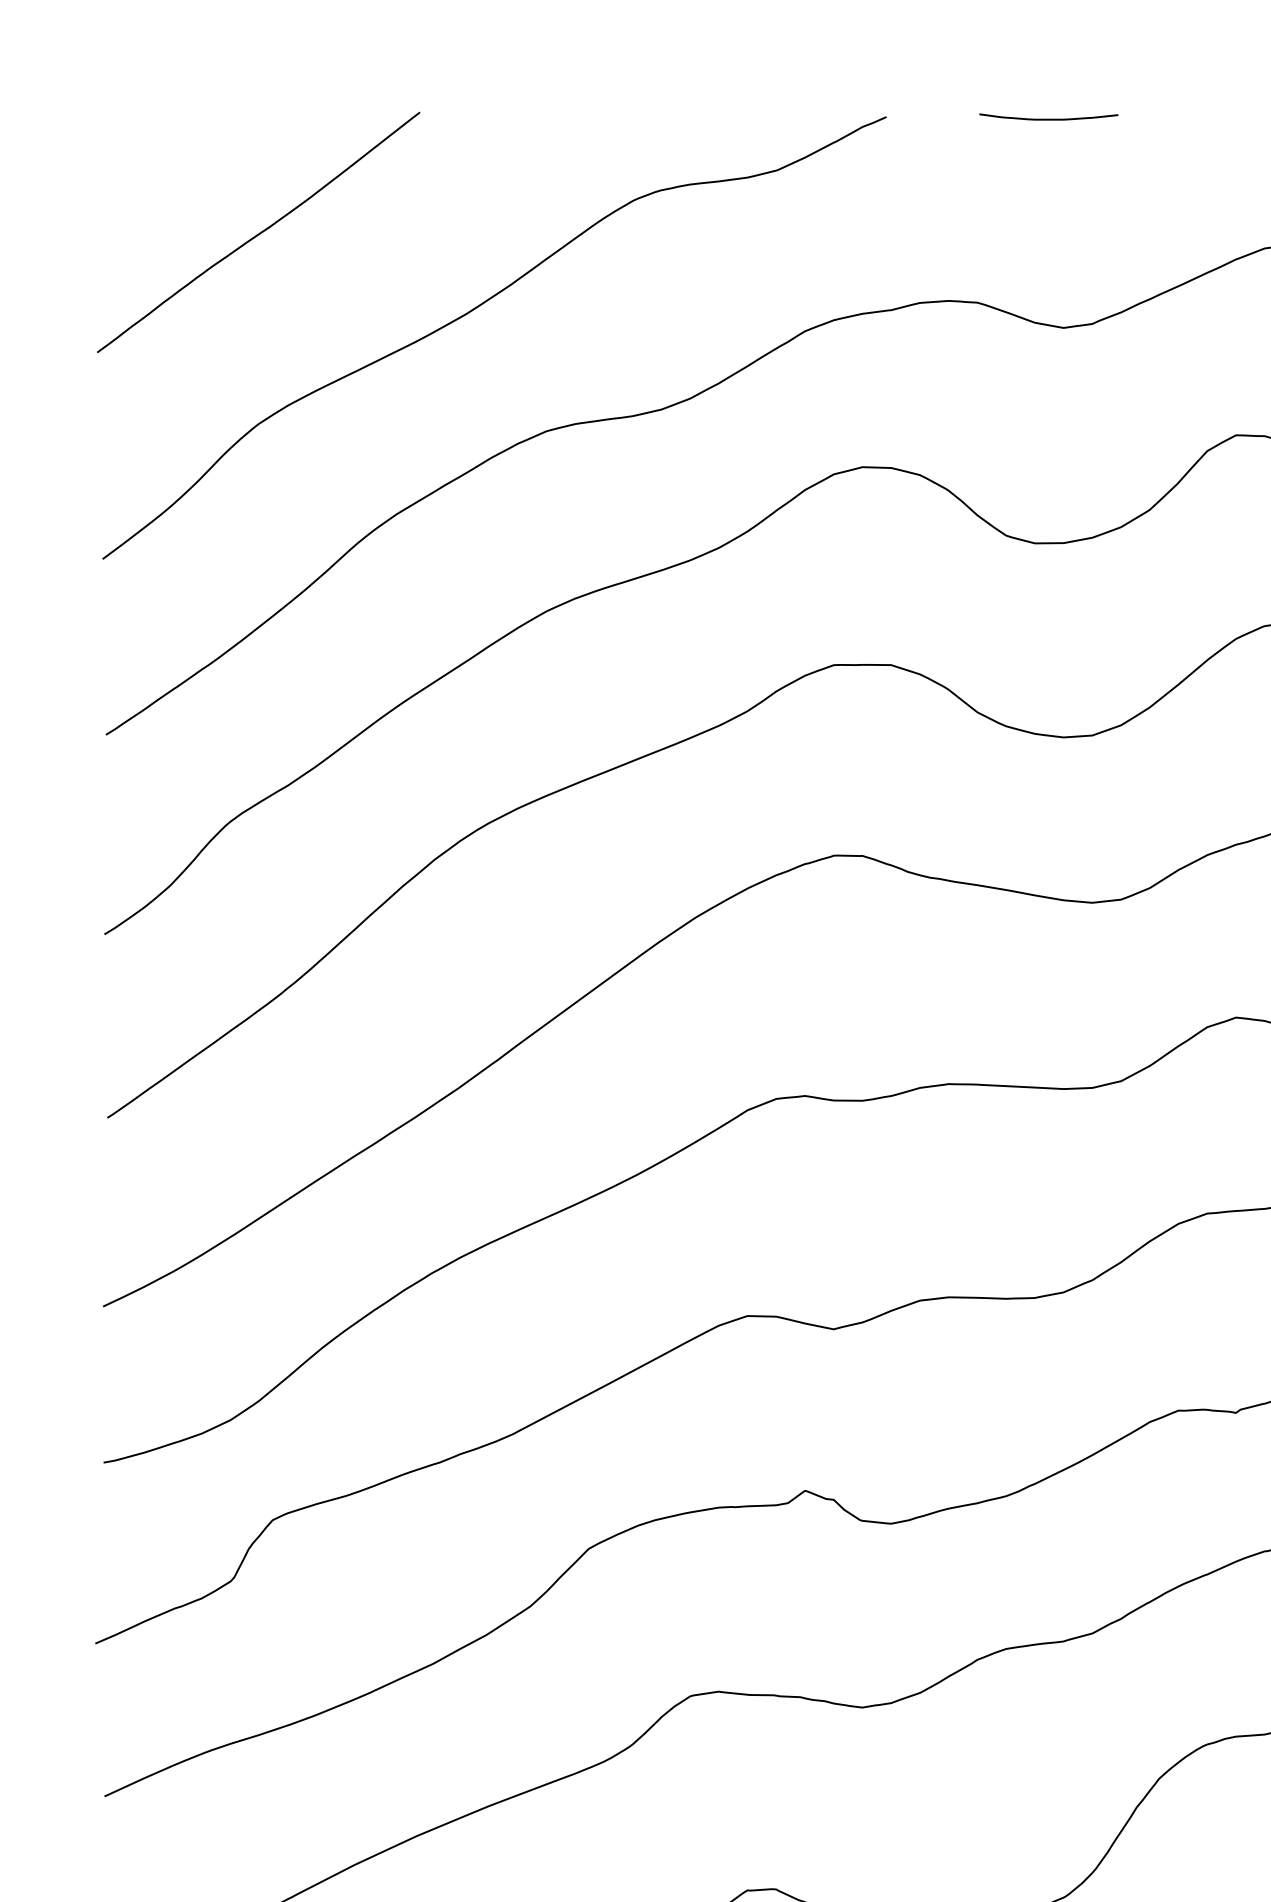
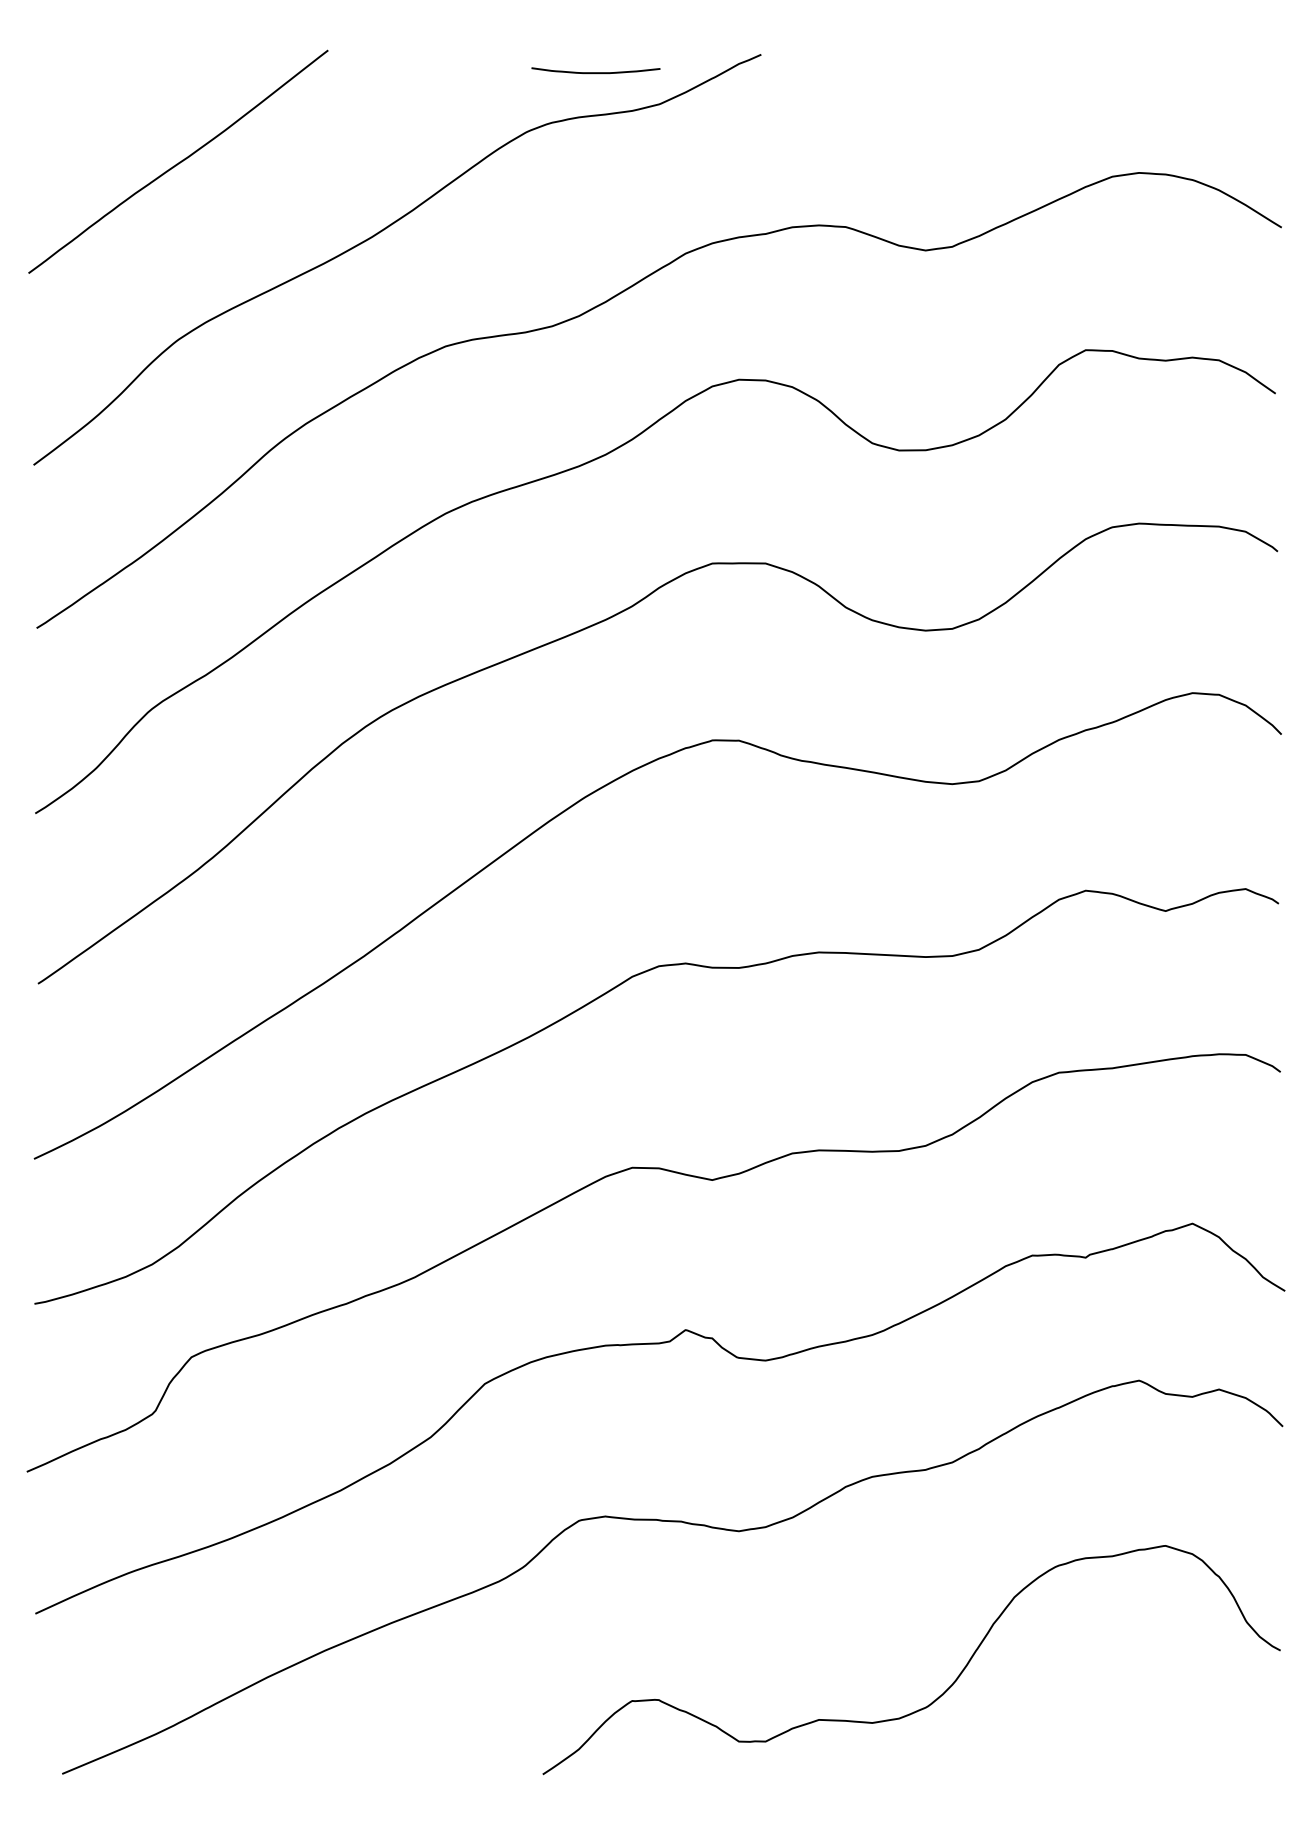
curve: (1048, 118) -> (595, 72), moved

